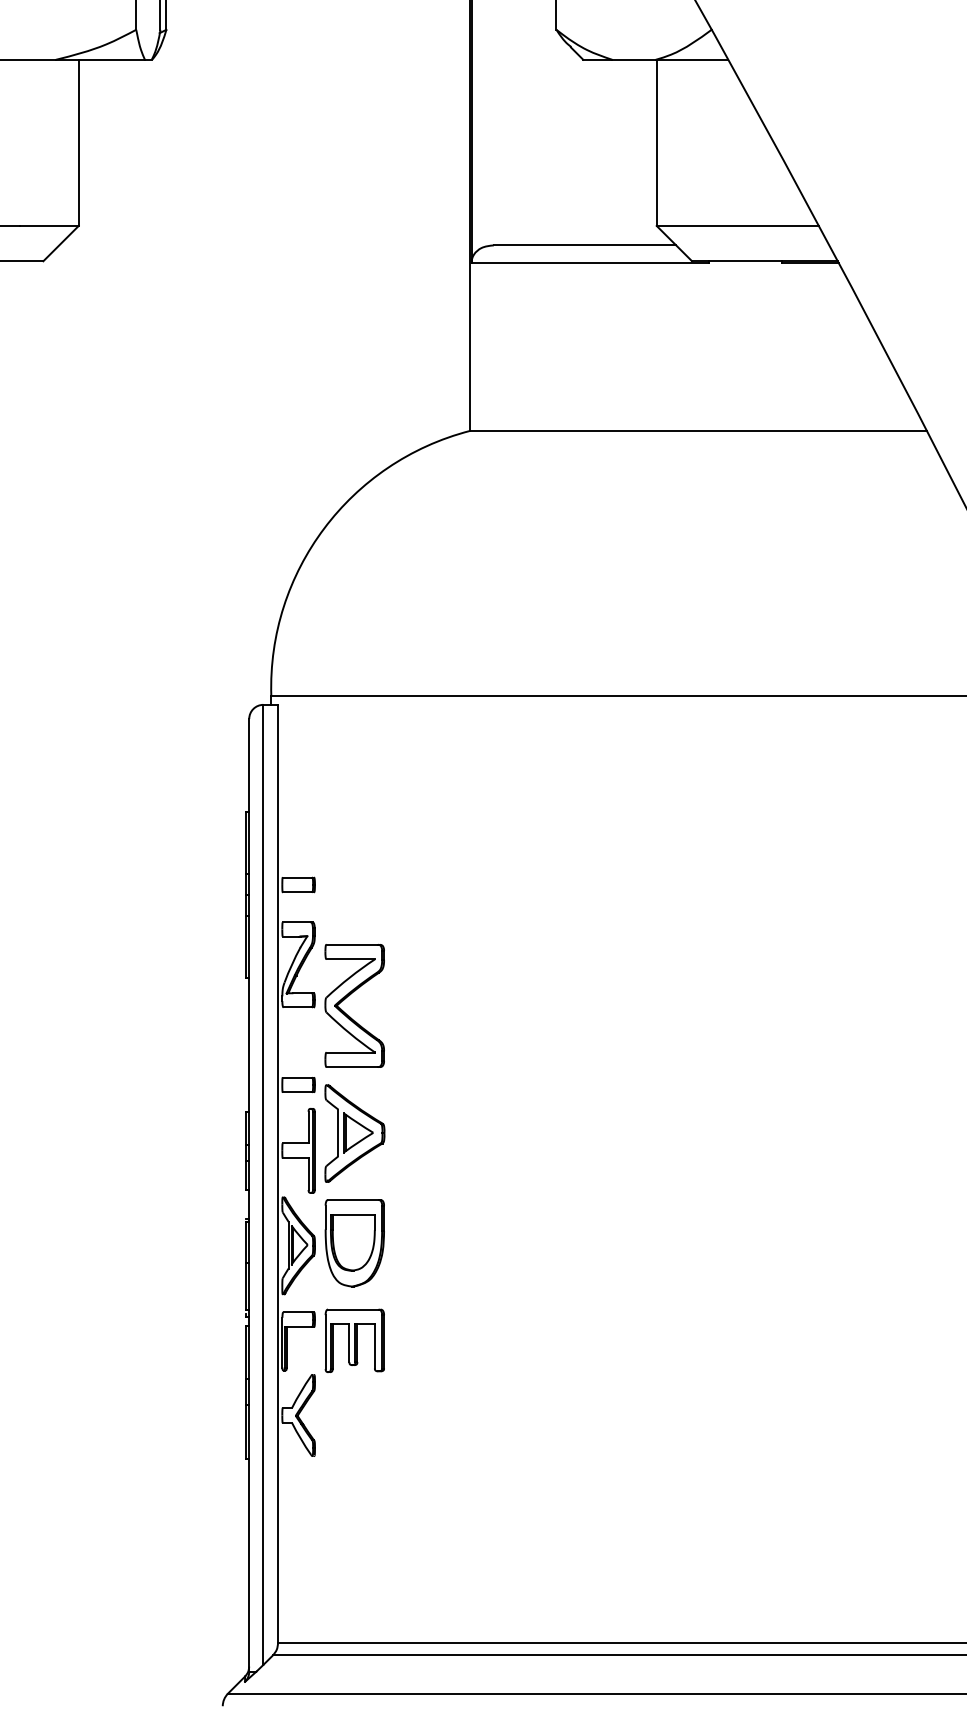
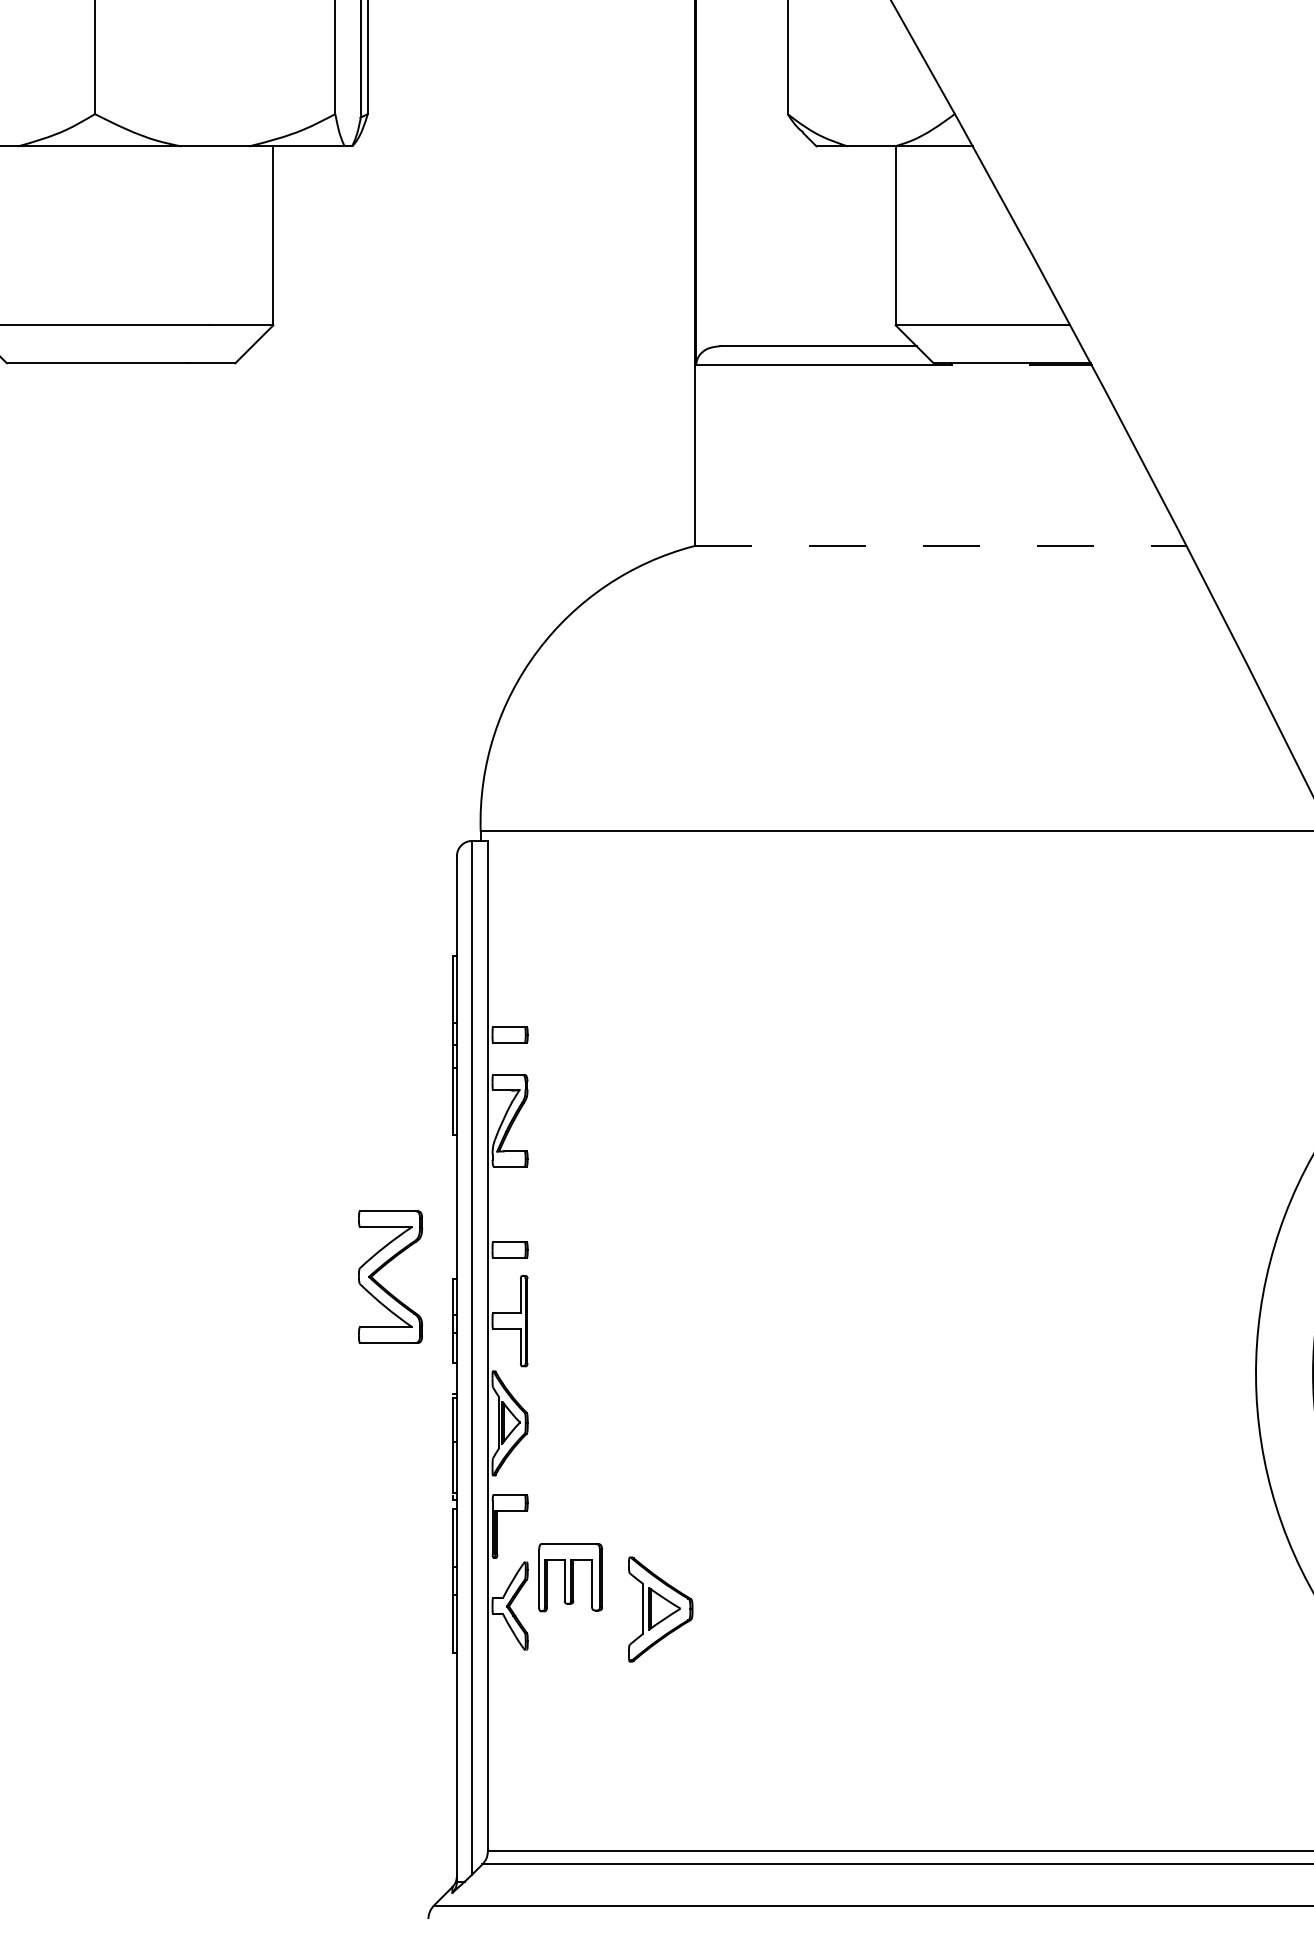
line: (698, 431) -> (940, 546), solid -> dashed
part: (347, 997) -> (382, 1268), moved
part: (354, 1133) -> (660, 1609), moved
part: (354, 1243) -> (570, 1420), removed
part: (354, 1340) -> (570, 1577), moved

